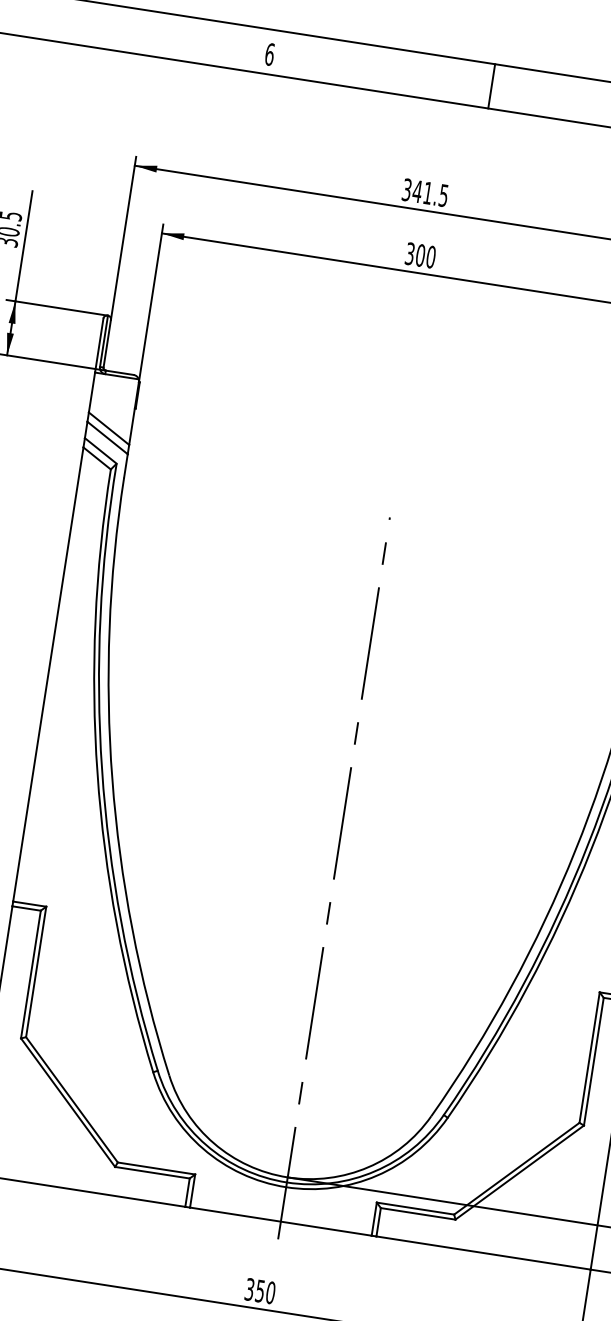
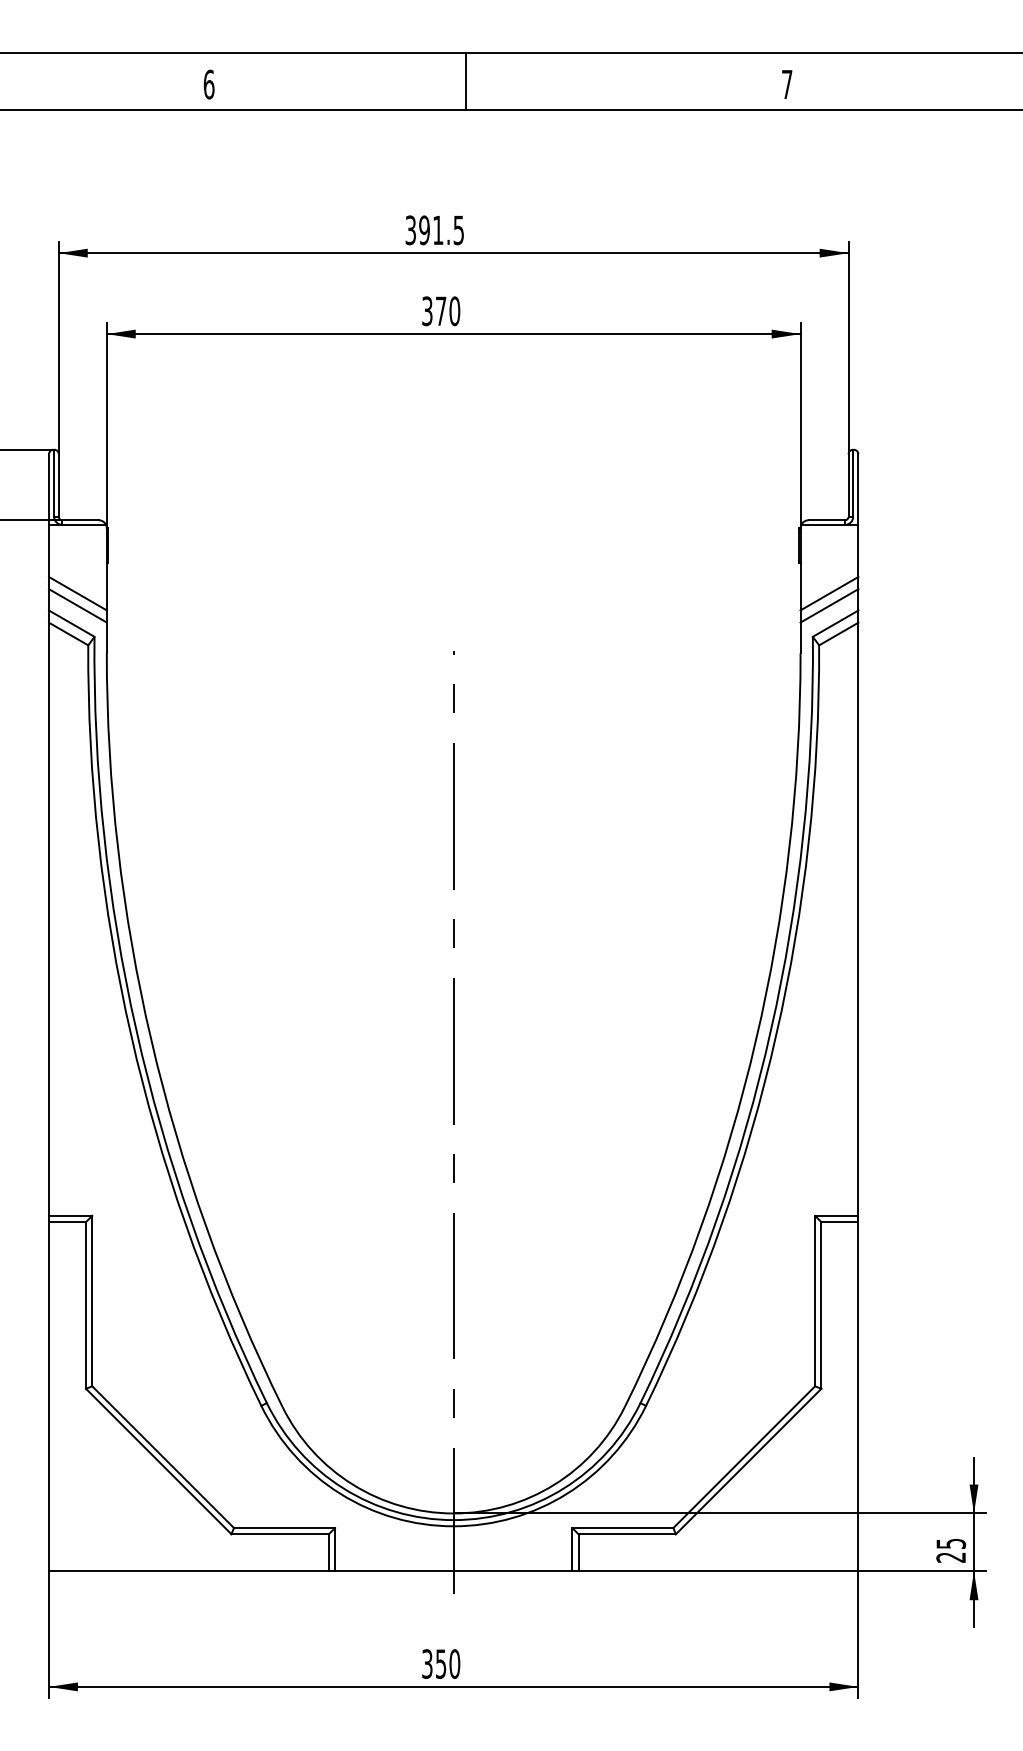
line: (491, 86) -> (466, 81), moved
text: (417, 191) -> (424, 230), 341.5 -> 391.5
text: (420, 255) -> (440, 311), 300 -> 370

